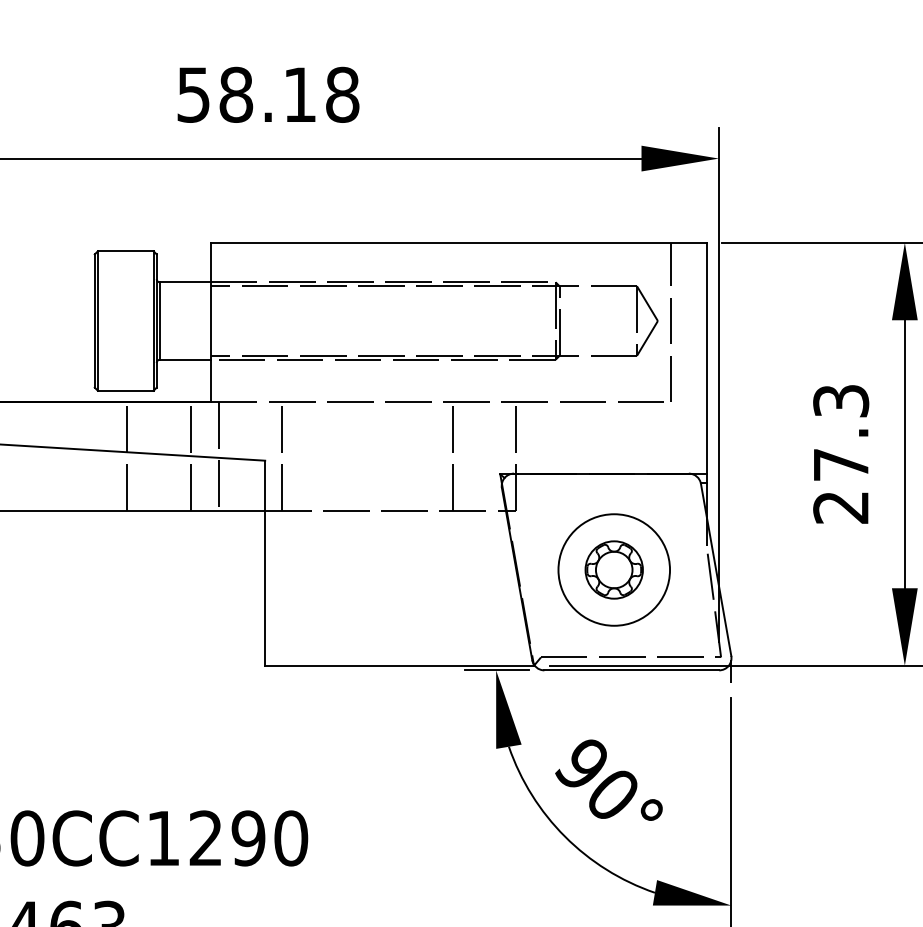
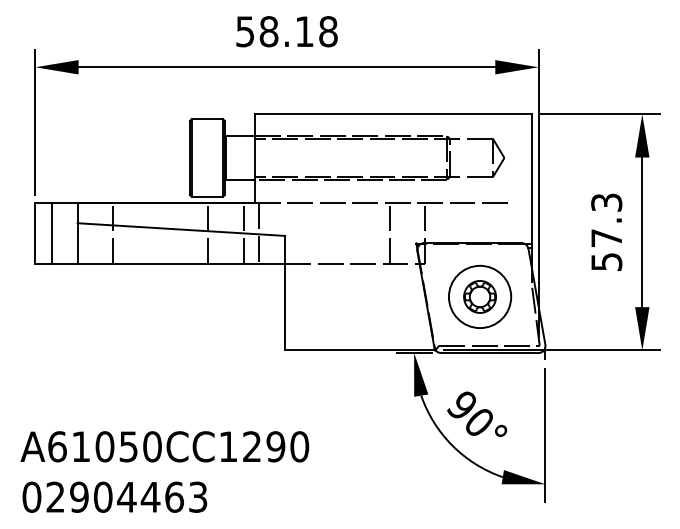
line: (670, 321) -> (511, 158), removed
line: (281, 456) -> (294, 233), removed
text: (840, 508) -> (606, 262), 27.3 -> 57.3

